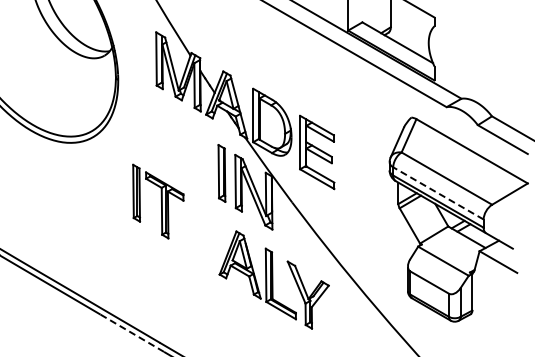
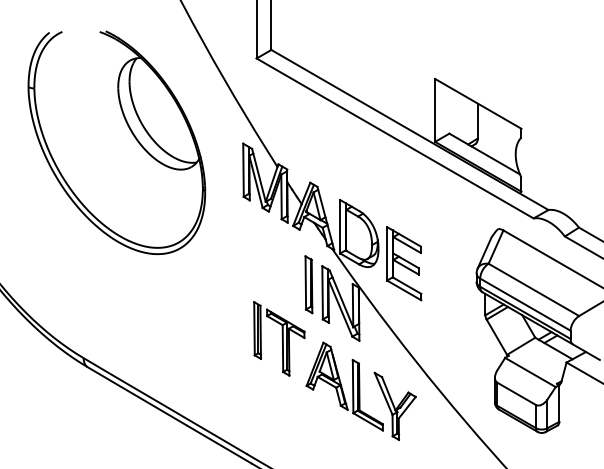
line: (438, 193) -> (525, 304), dashed -> solid
part: (158, 201) -> (279, 338), moved
line: (133, 334) -> (220, 445), dashed -> solid

